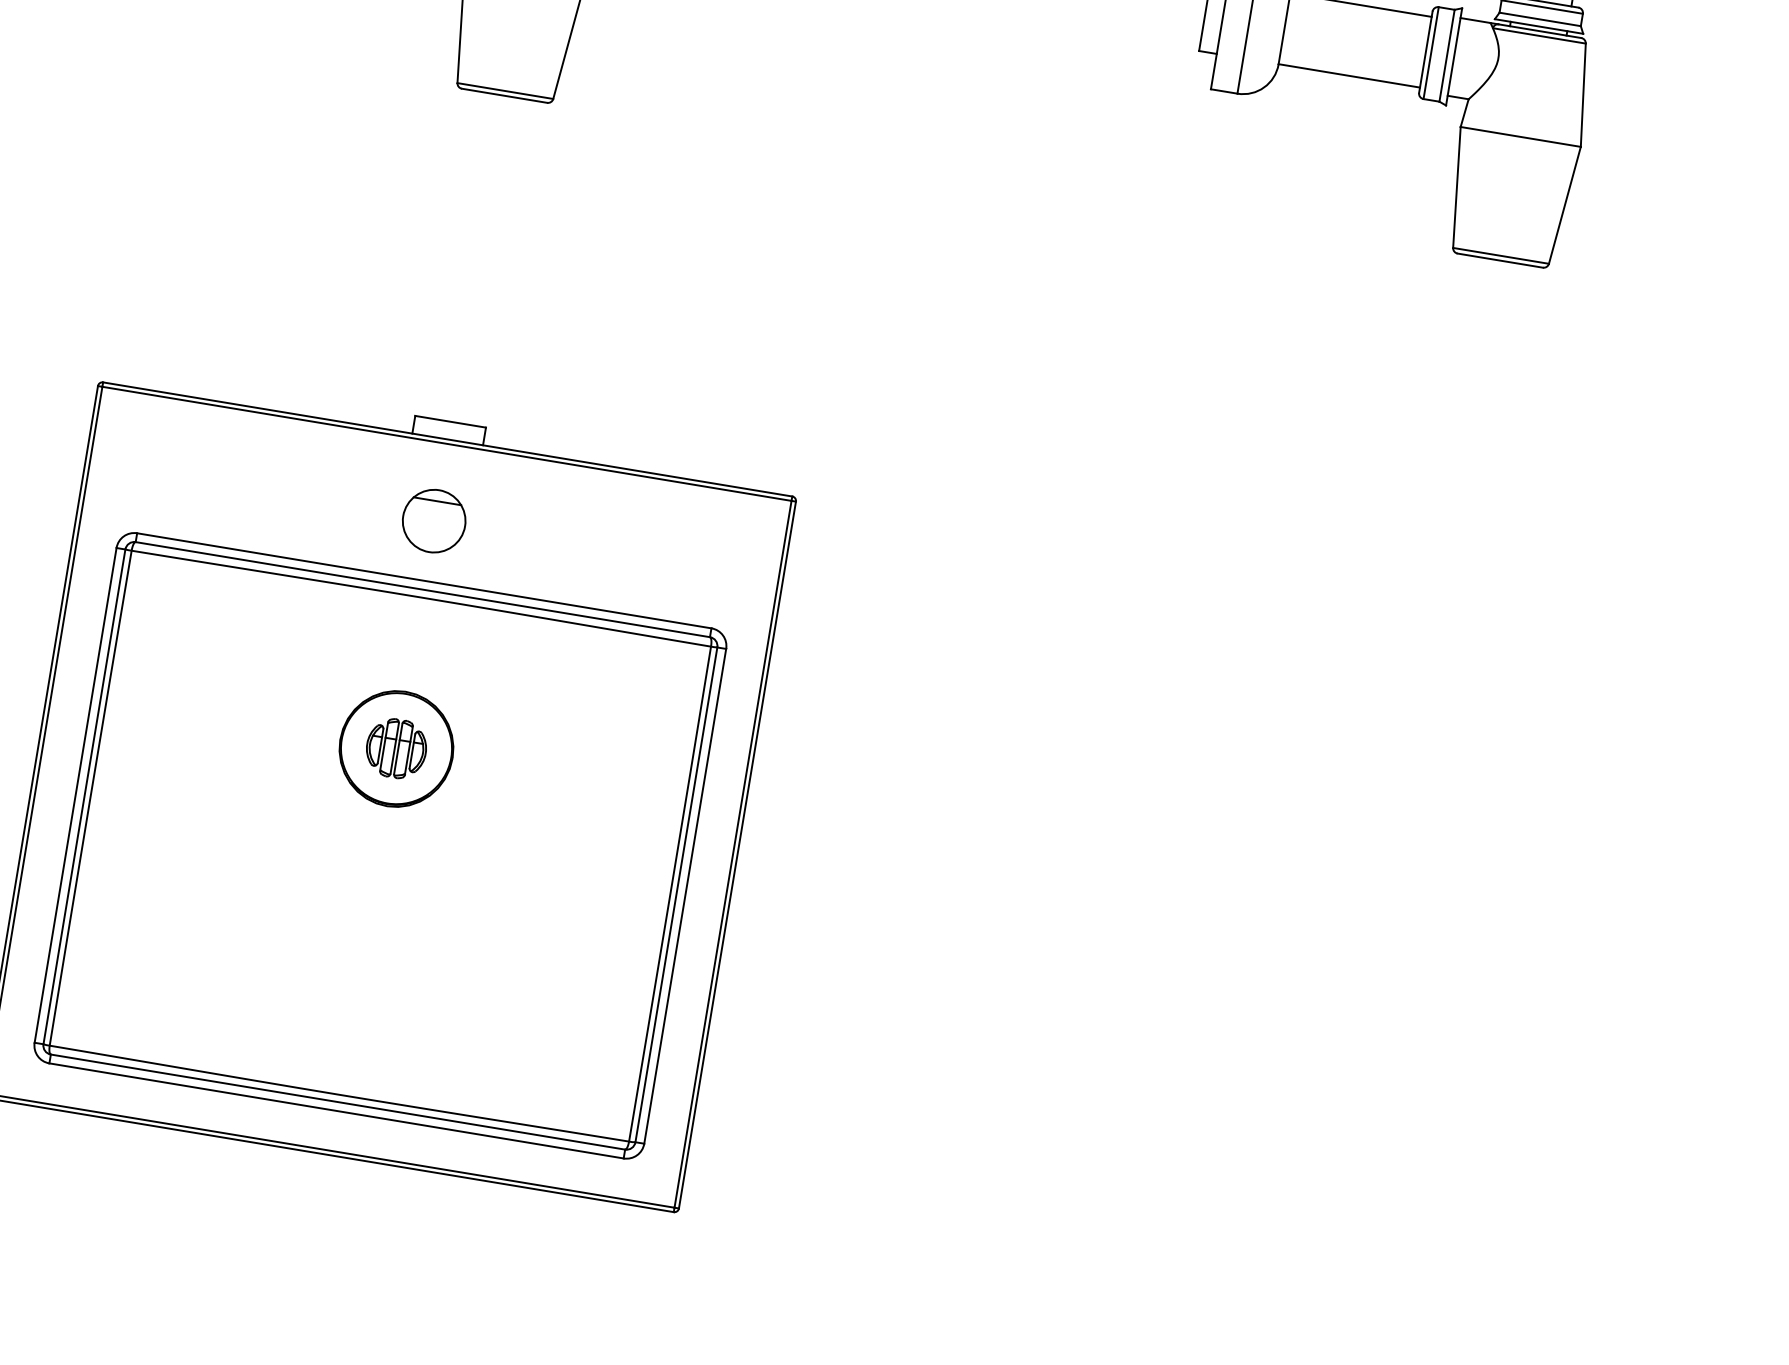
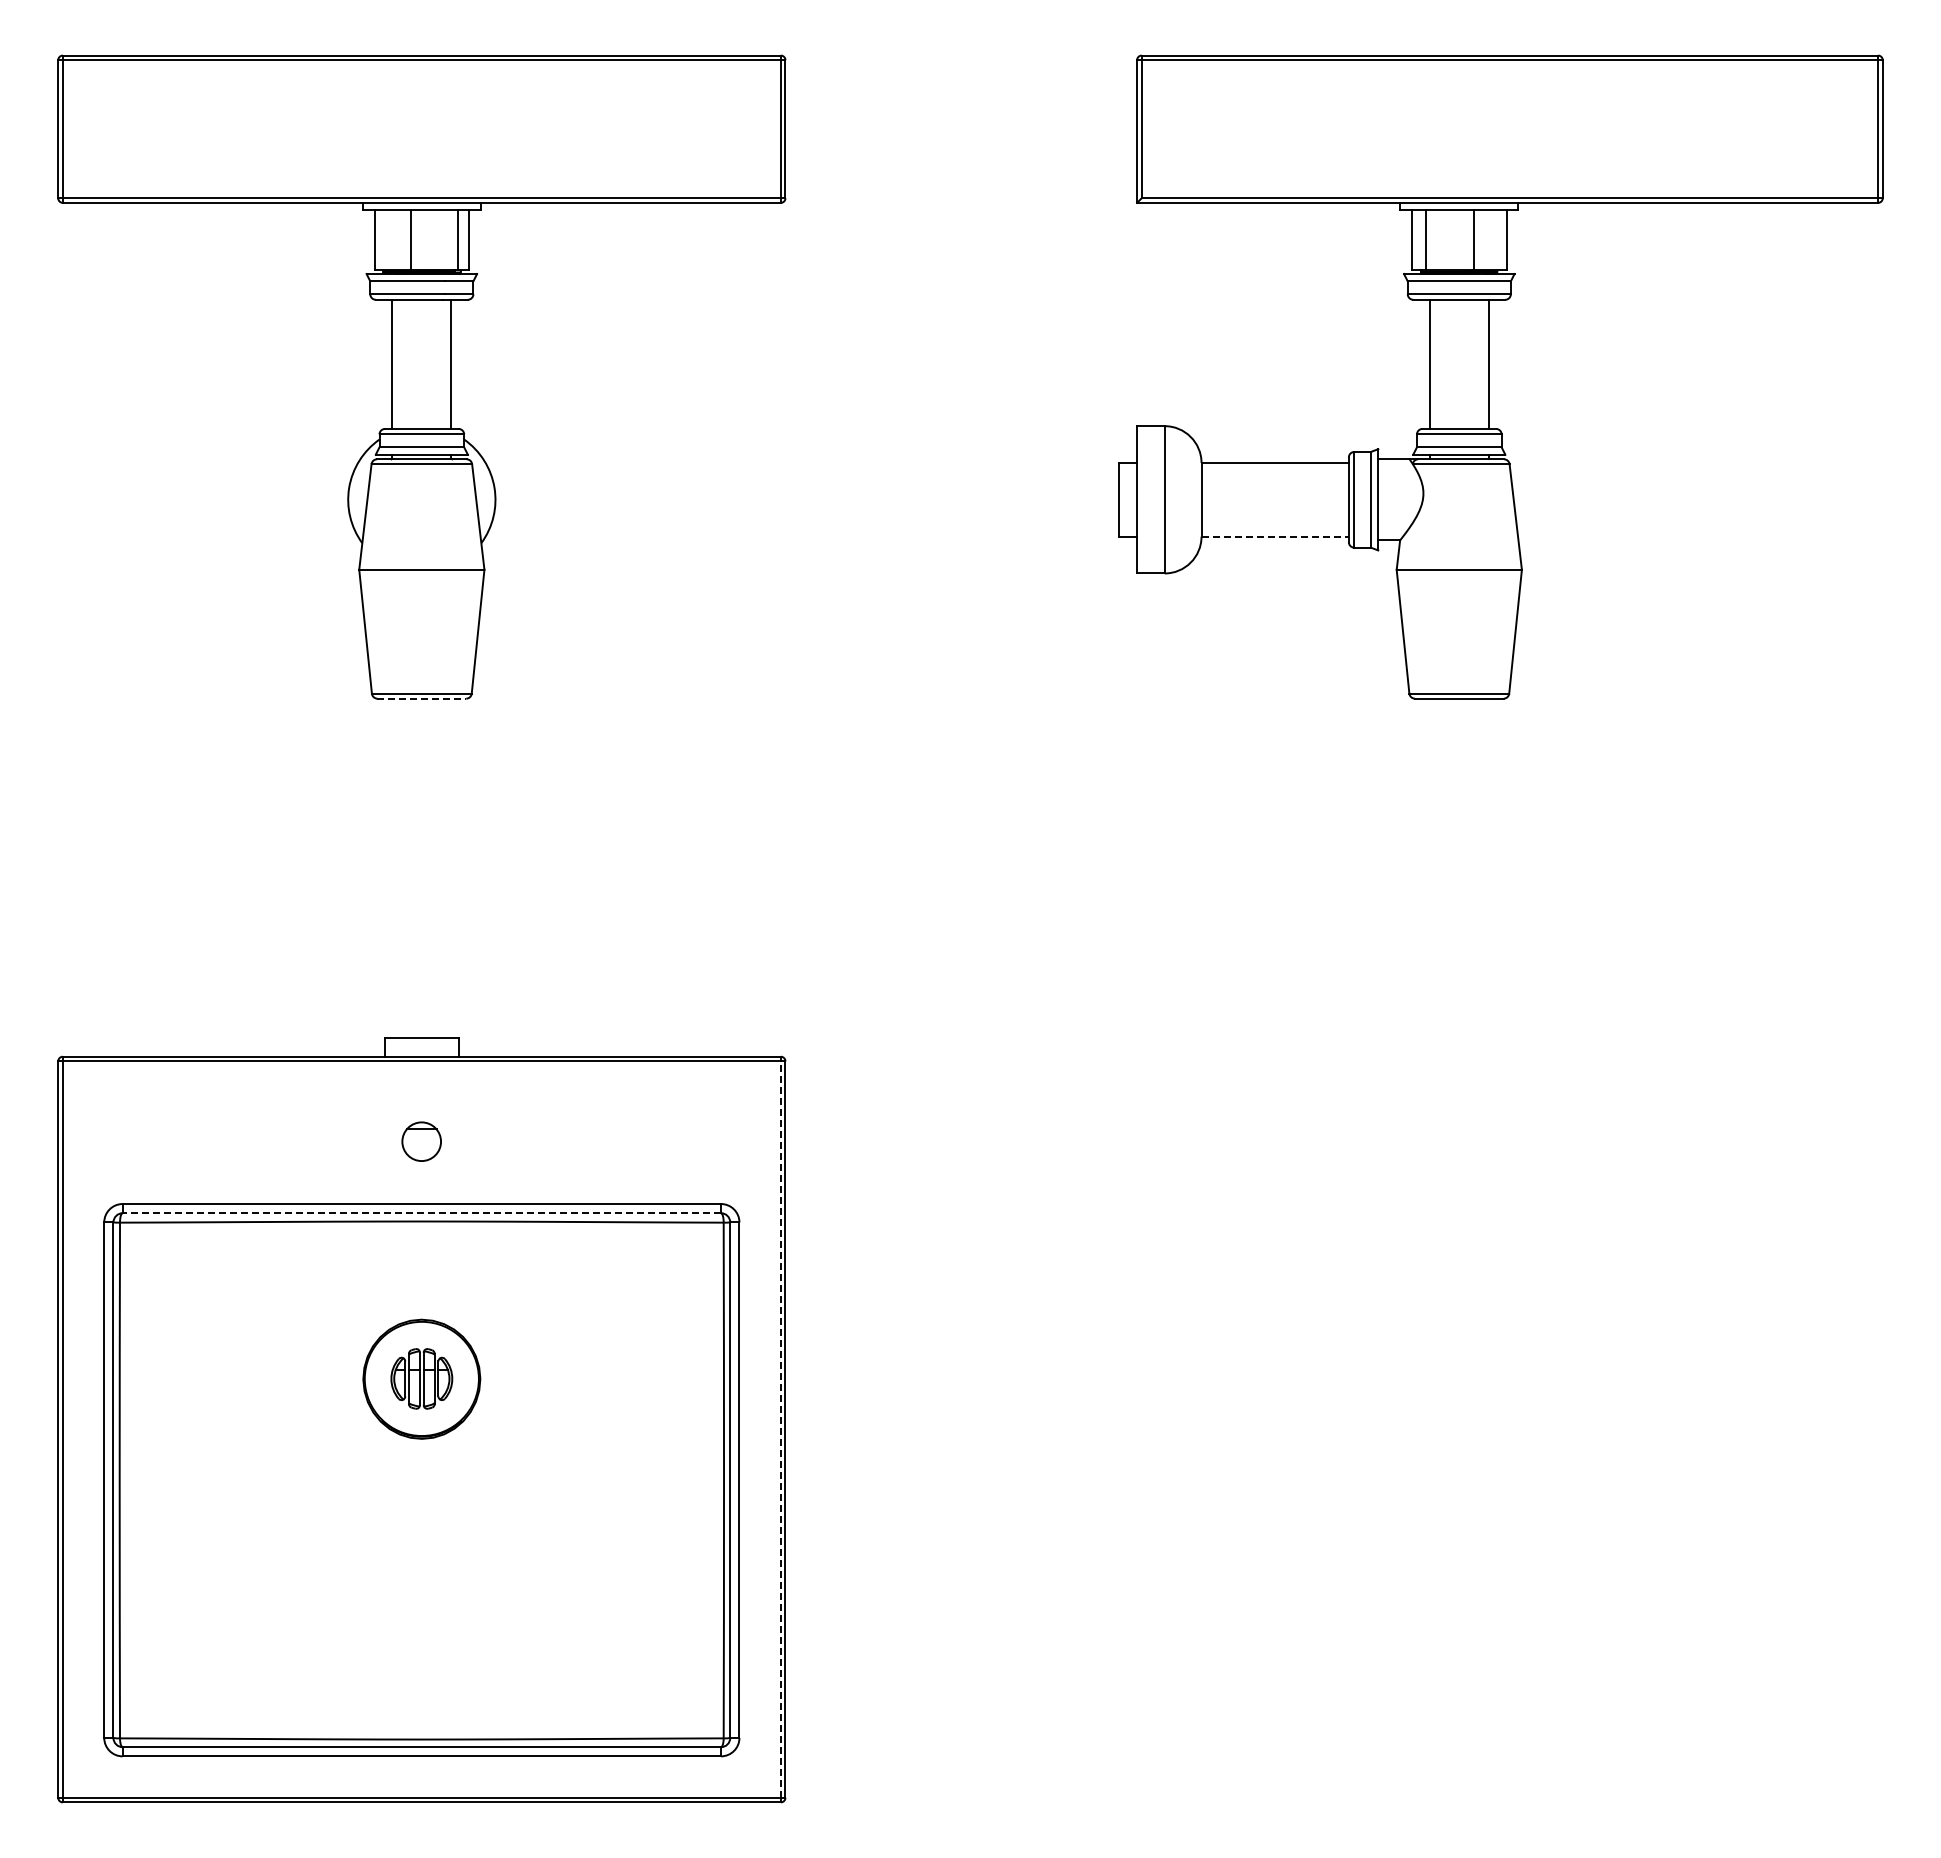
line: (1349, 75) -> (1275, 536), solid -> dashed
line: (505, 95) -> (422, 698), solid -> dashed
part: (433, 520) -> (421, 1141), size x0.6
line: (422, 589) -> (421, 1213), solid -> dashed
line: (732, 854) -> (780, 1429), solid -> dashed

